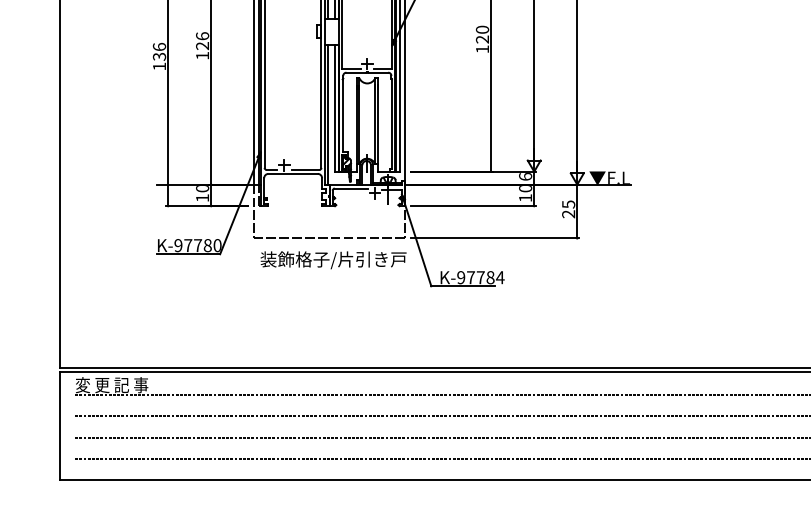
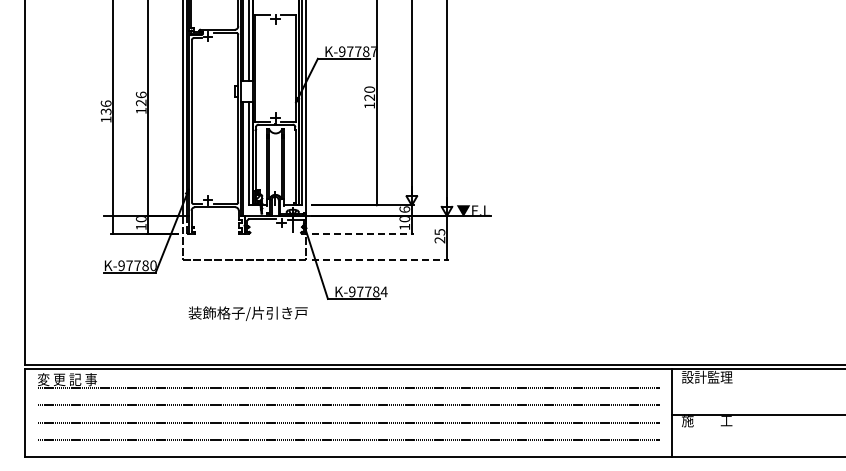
line: (473, 206) -> (362, 233), solid -> dashed
line: (495, 237) -> (380, 259), solid -> dashed
text: (332, 259) -> (247, 313), moved

